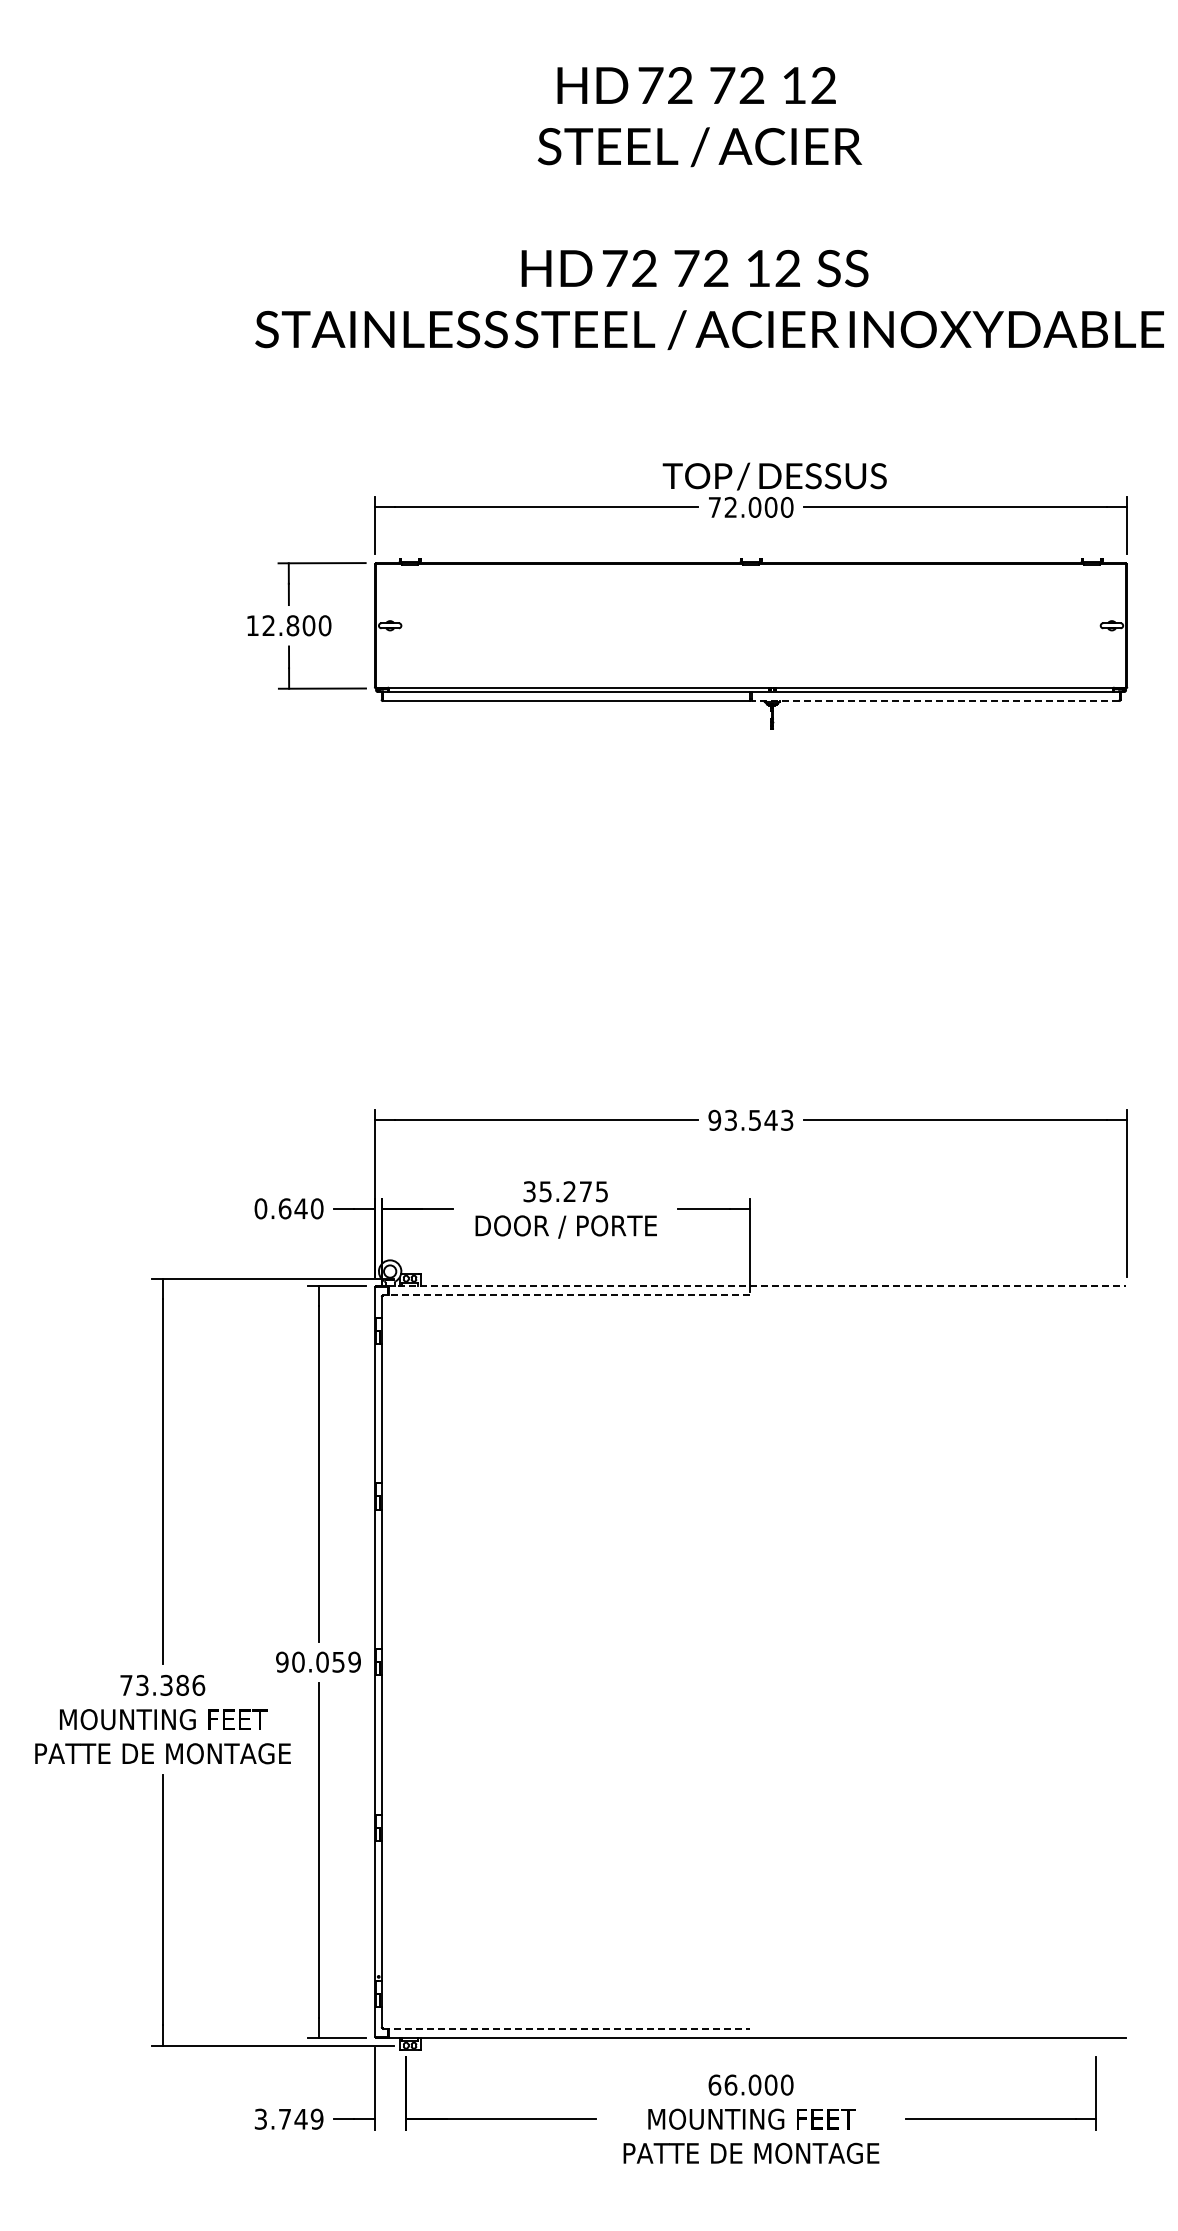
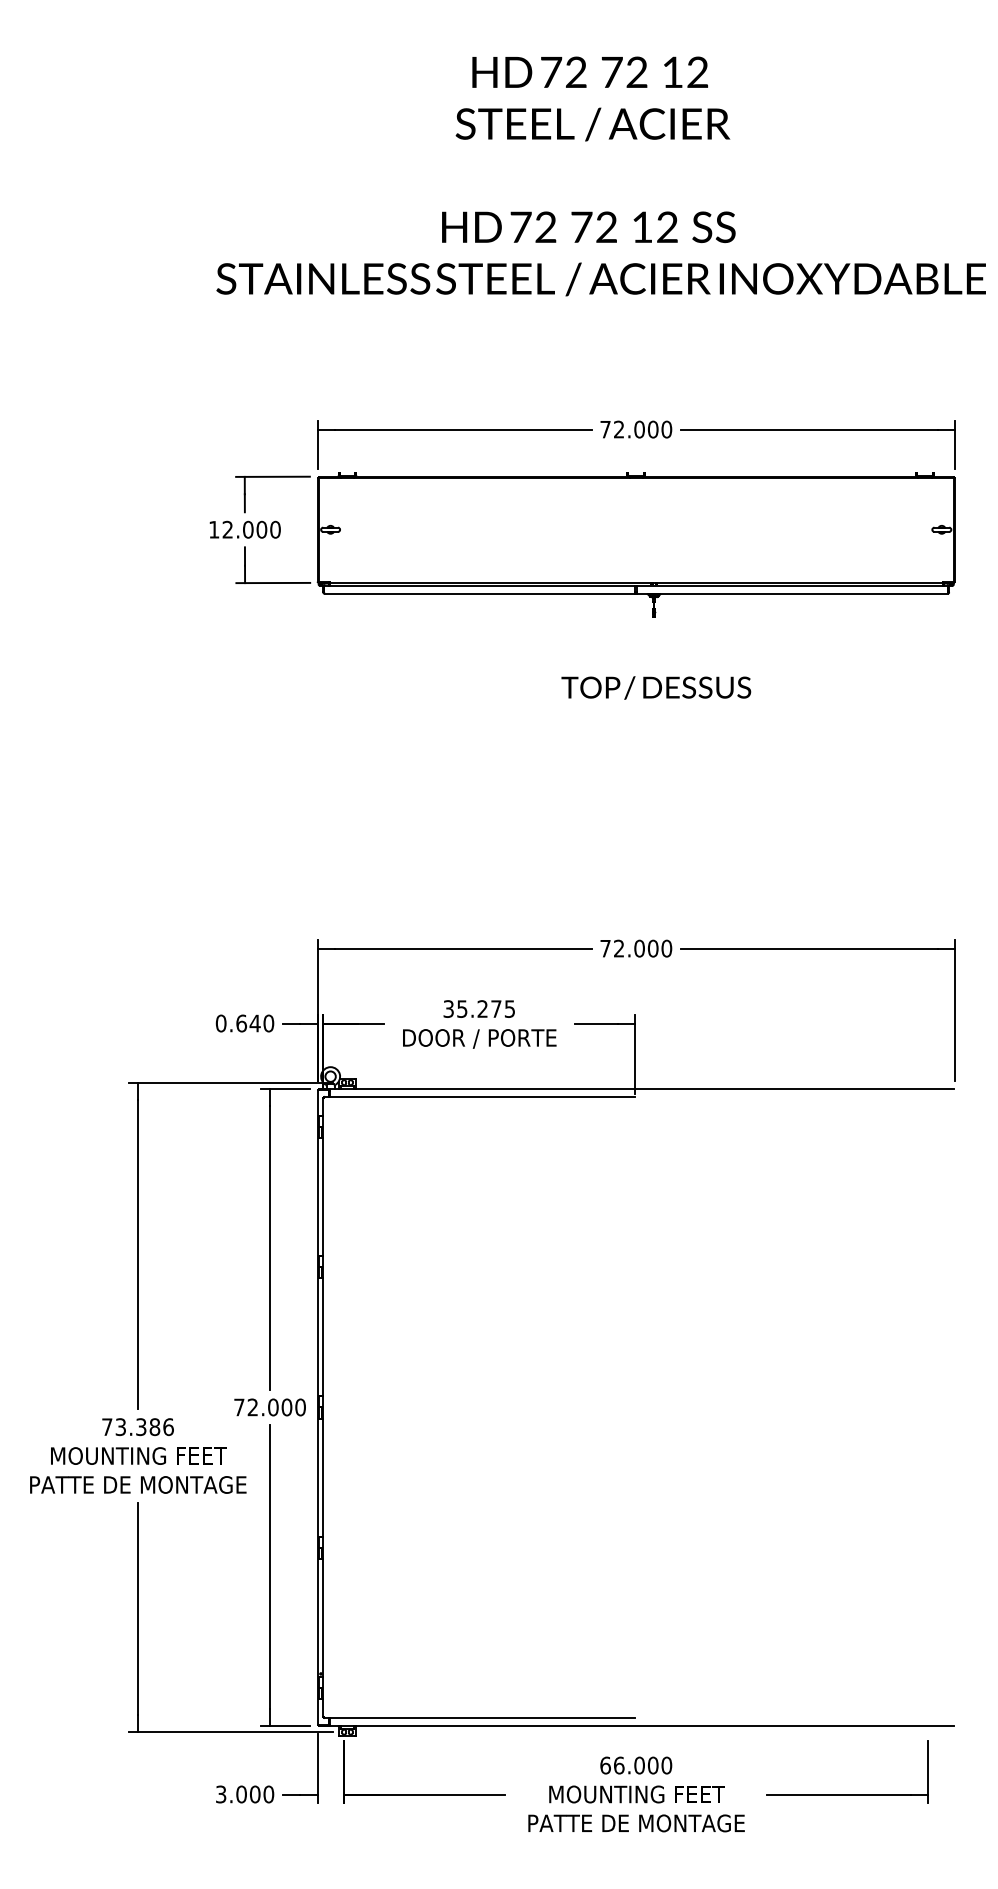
text: (774, 476) -> (656, 687), moved
text: (292, 625) -> (247, 529), 12.800 -> 12.000
line: (935, 701) -> (792, 593), dashed -> solid
text: (750, 1119) -> (635, 947), 93.543 -> 72.000
line: (751, 1285) -> (636, 1088), dashed -> solid
line: (566, 1295) -> (479, 1096), dashed -> solid
text: (318, 1661) -> (269, 1406), 90.059 -> 72.000
line: (566, 2029) -> (479, 1718), dashed -> solid
text: (300, 2118) -> (254, 1793), 3.749 -> 3.000

